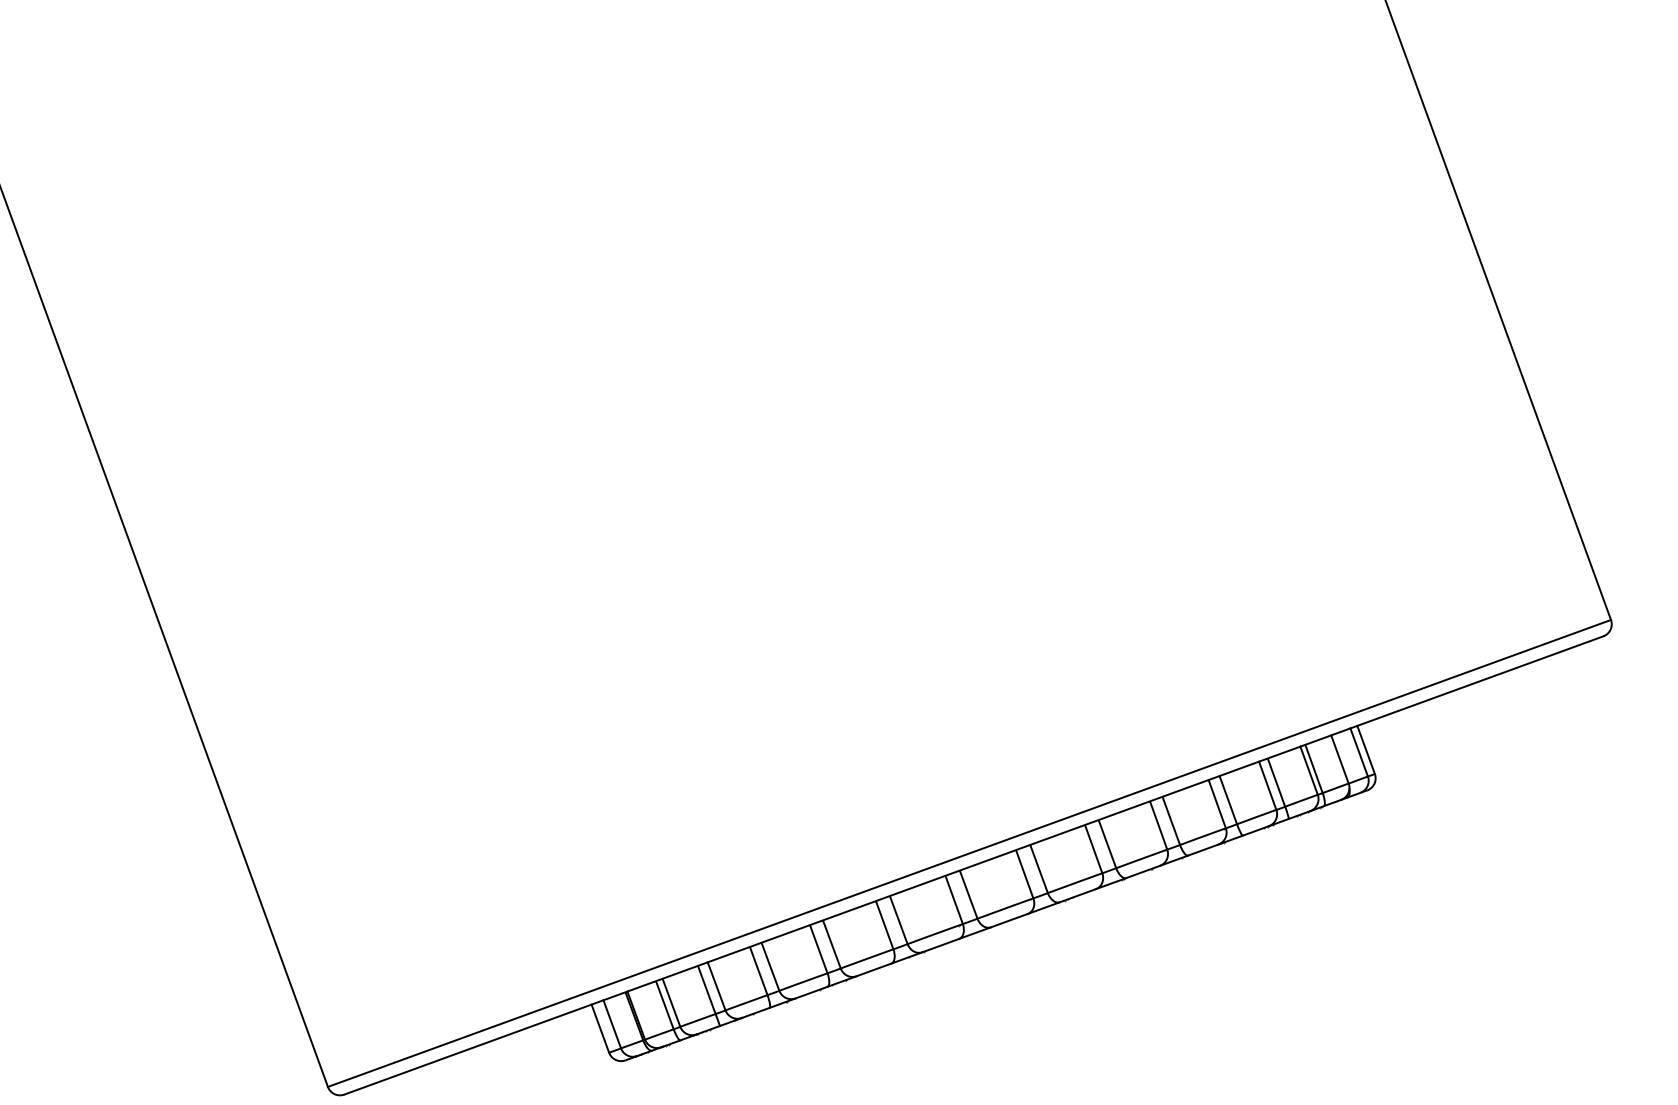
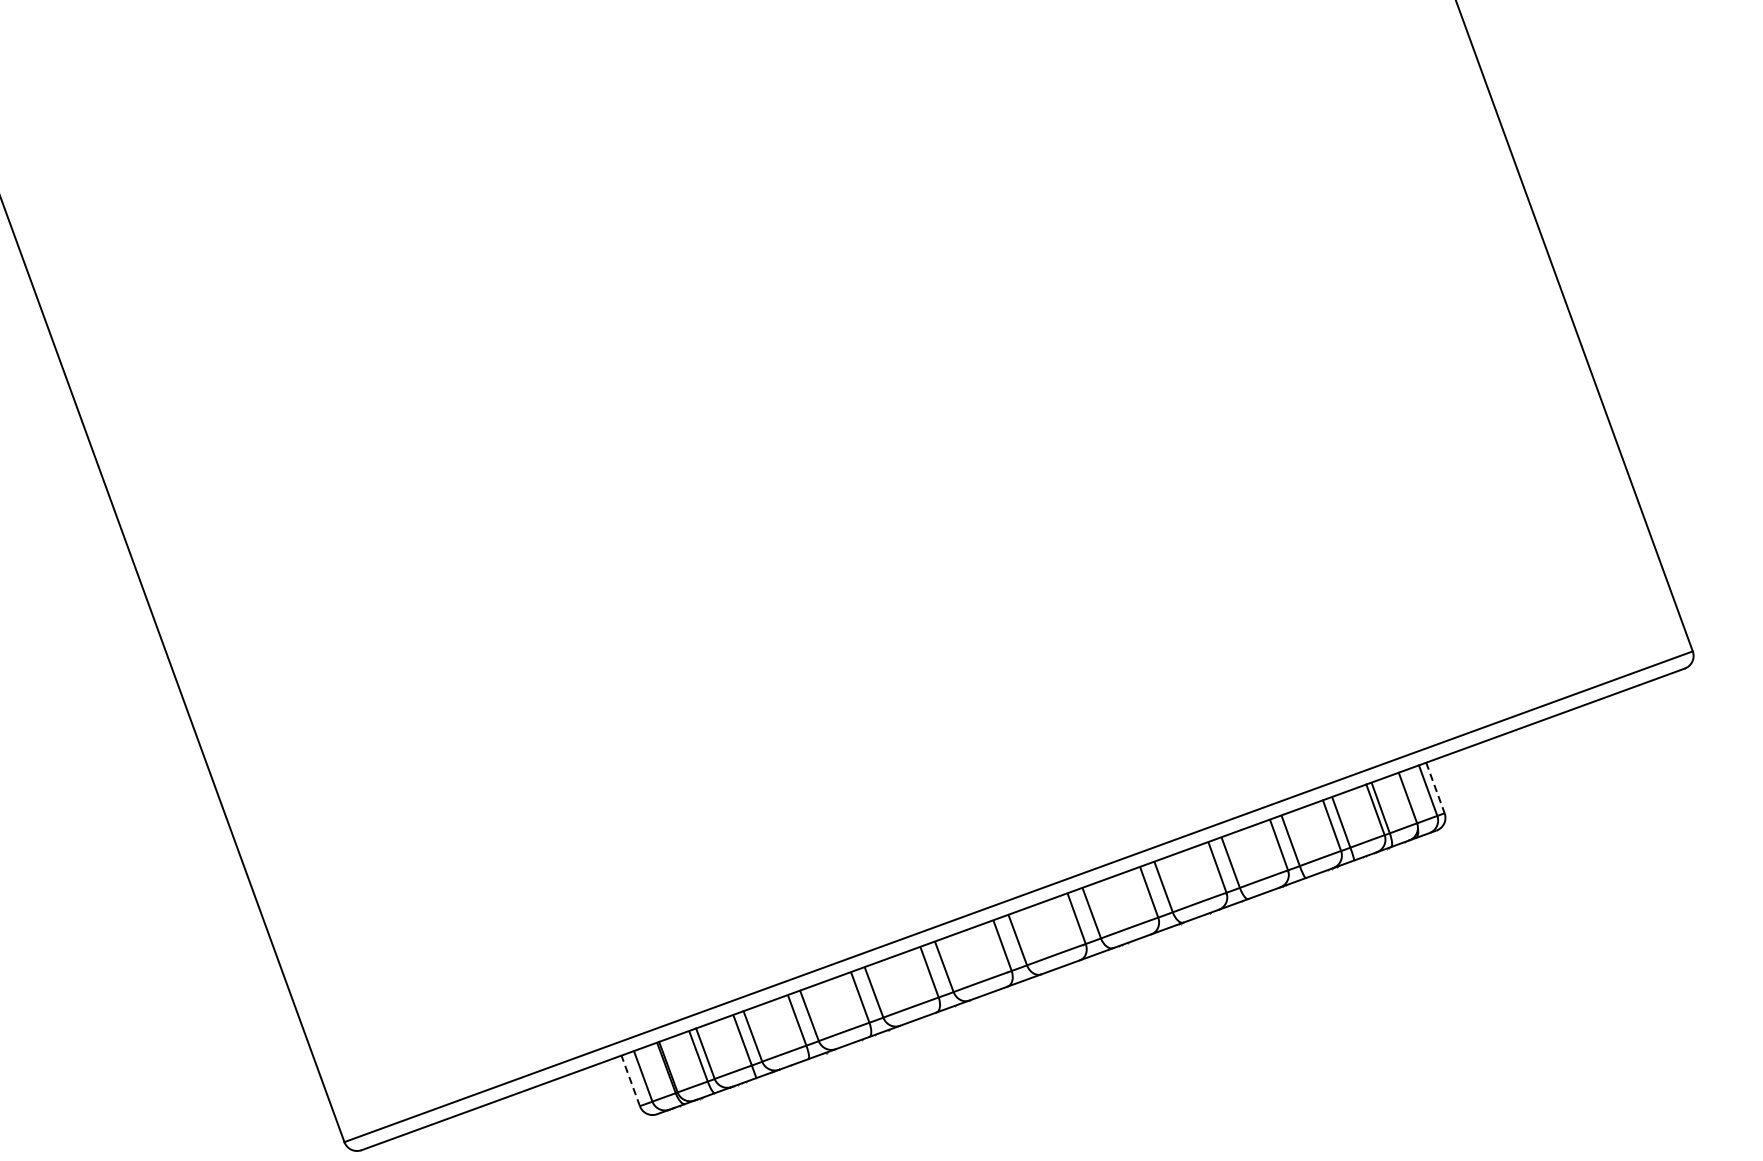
line: (1366, 749) -> (1435, 787), solid -> dashed
line: (600, 1028) -> (630, 1080), solid -> dashed

